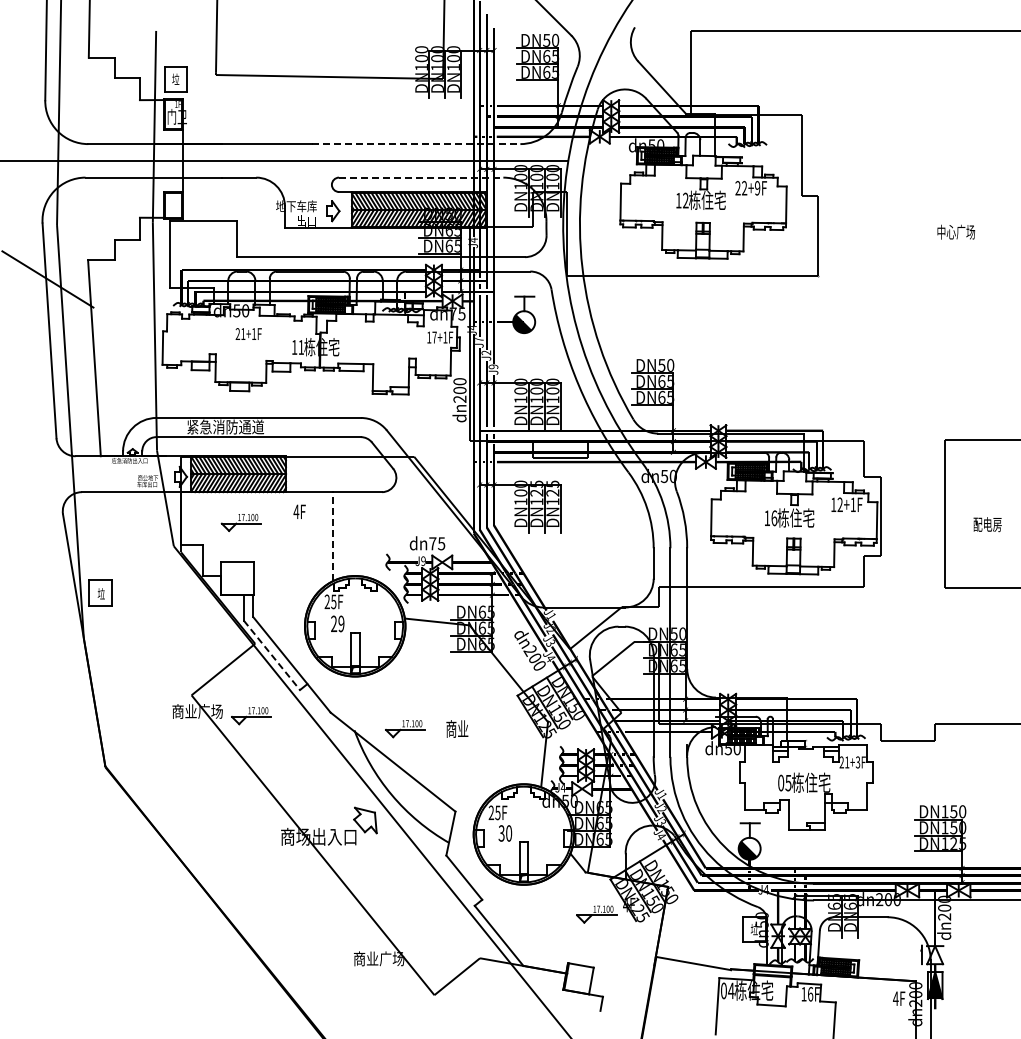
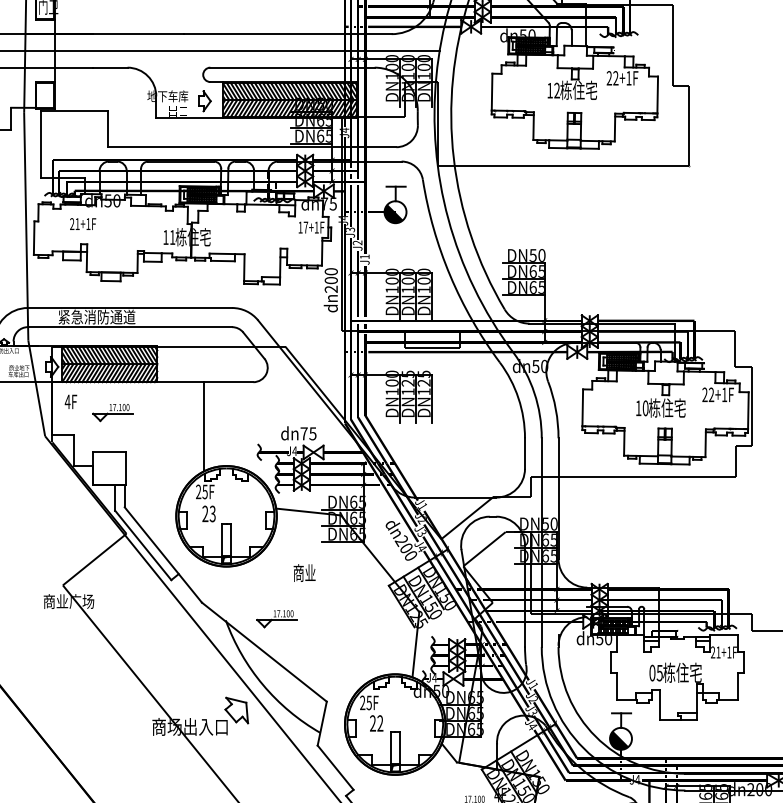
line: (416, 144) -> (287, 34), dashed -> solid
line: (421, 177) -> (292, 67), dashed -> solid
text: (757, 187) -> (628, 77), 22+9F -> 22+1F
text: (248, 333) -> (82, 223), moved
text: (479, 339) -> (350, 229), J7 -> J3
text: (493, 366) -> (364, 256), J9 -> J1
text: (833, 504) -> (704, 394), 12+1F -> 22+1F
text: (299, 511) -> (70, 401), moved
text: (774, 517) -> (645, 407), 16 -> 10
line: (332, 536) -> (203, 426), dashed -> solid
text: (423, 561) -> (294, 451), J9 -> J4
text: (341, 623) -> (212, 513), 29 -> 23
line: (271, 655) -> (142, 545), dashed -> solid
part: (251, 716) -> (122, 606), removed
text: (457, 728) -> (304, 572), moved
text: (857, 762) -> (728, 652), 21+3F -> 21+1F
text: (505, 833) -> (376, 723), 30 -> 22

